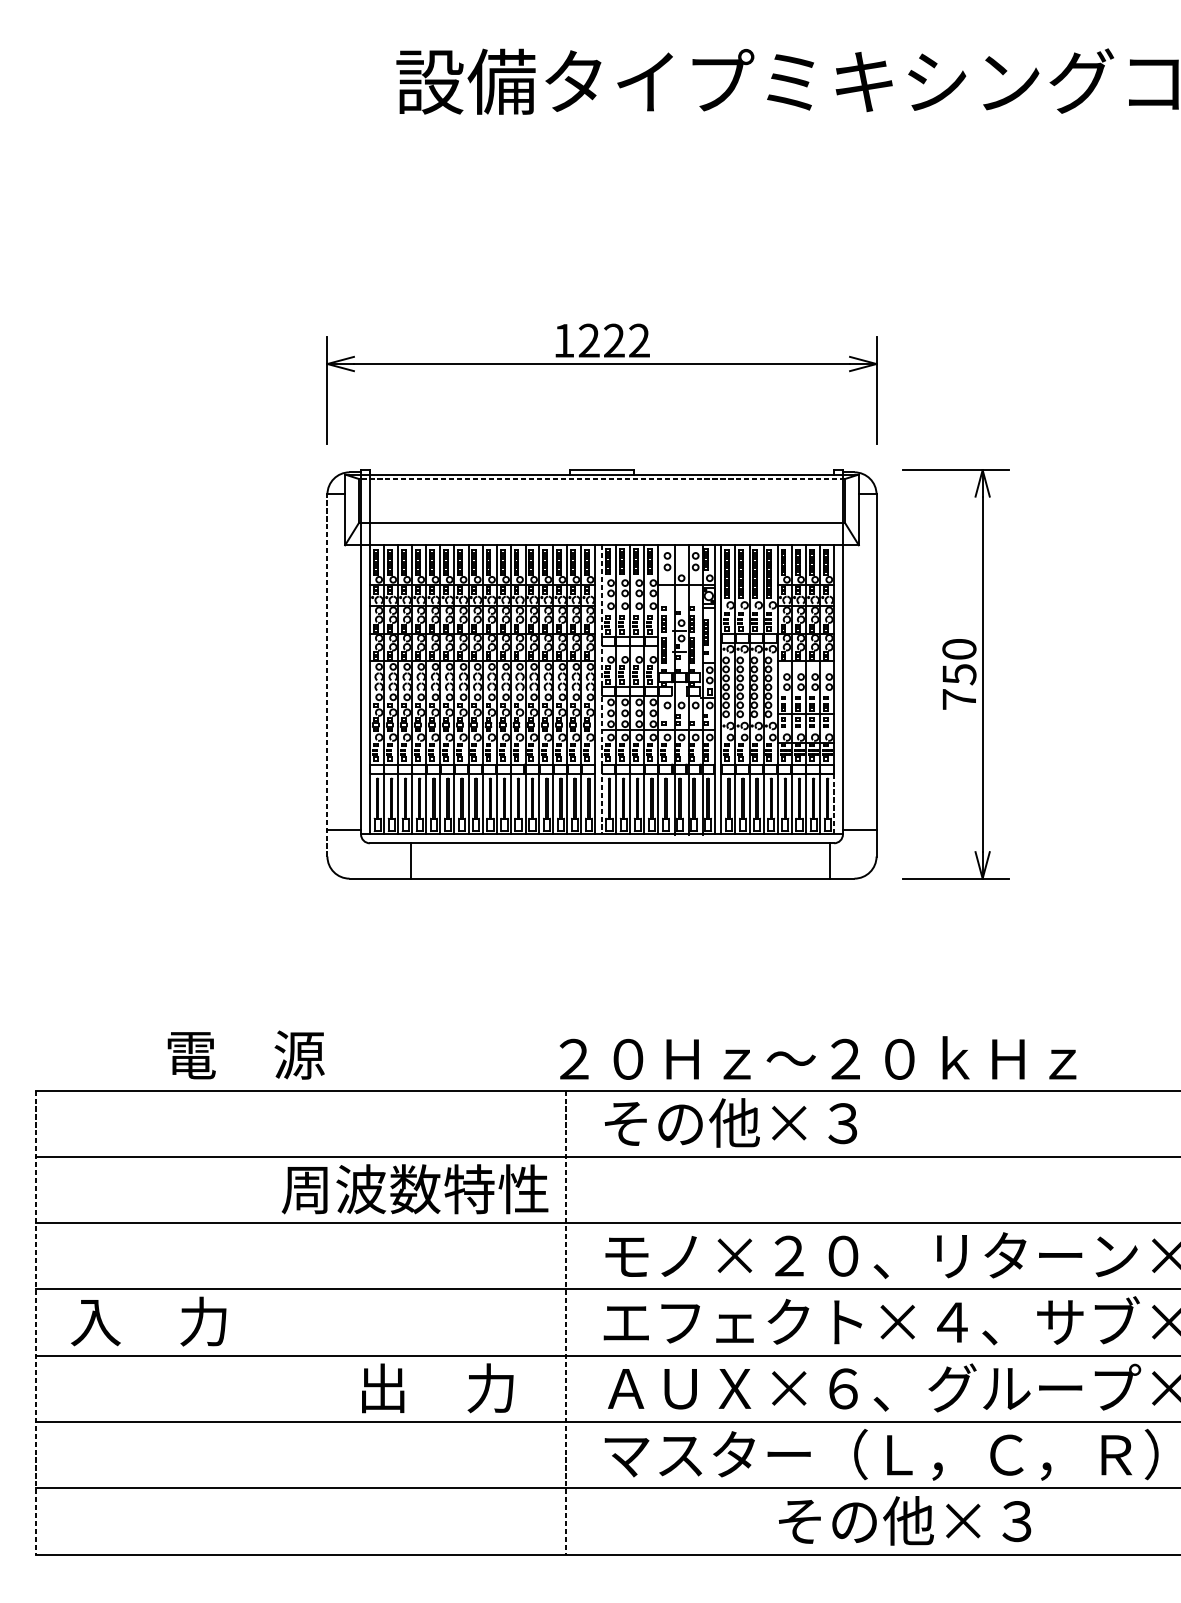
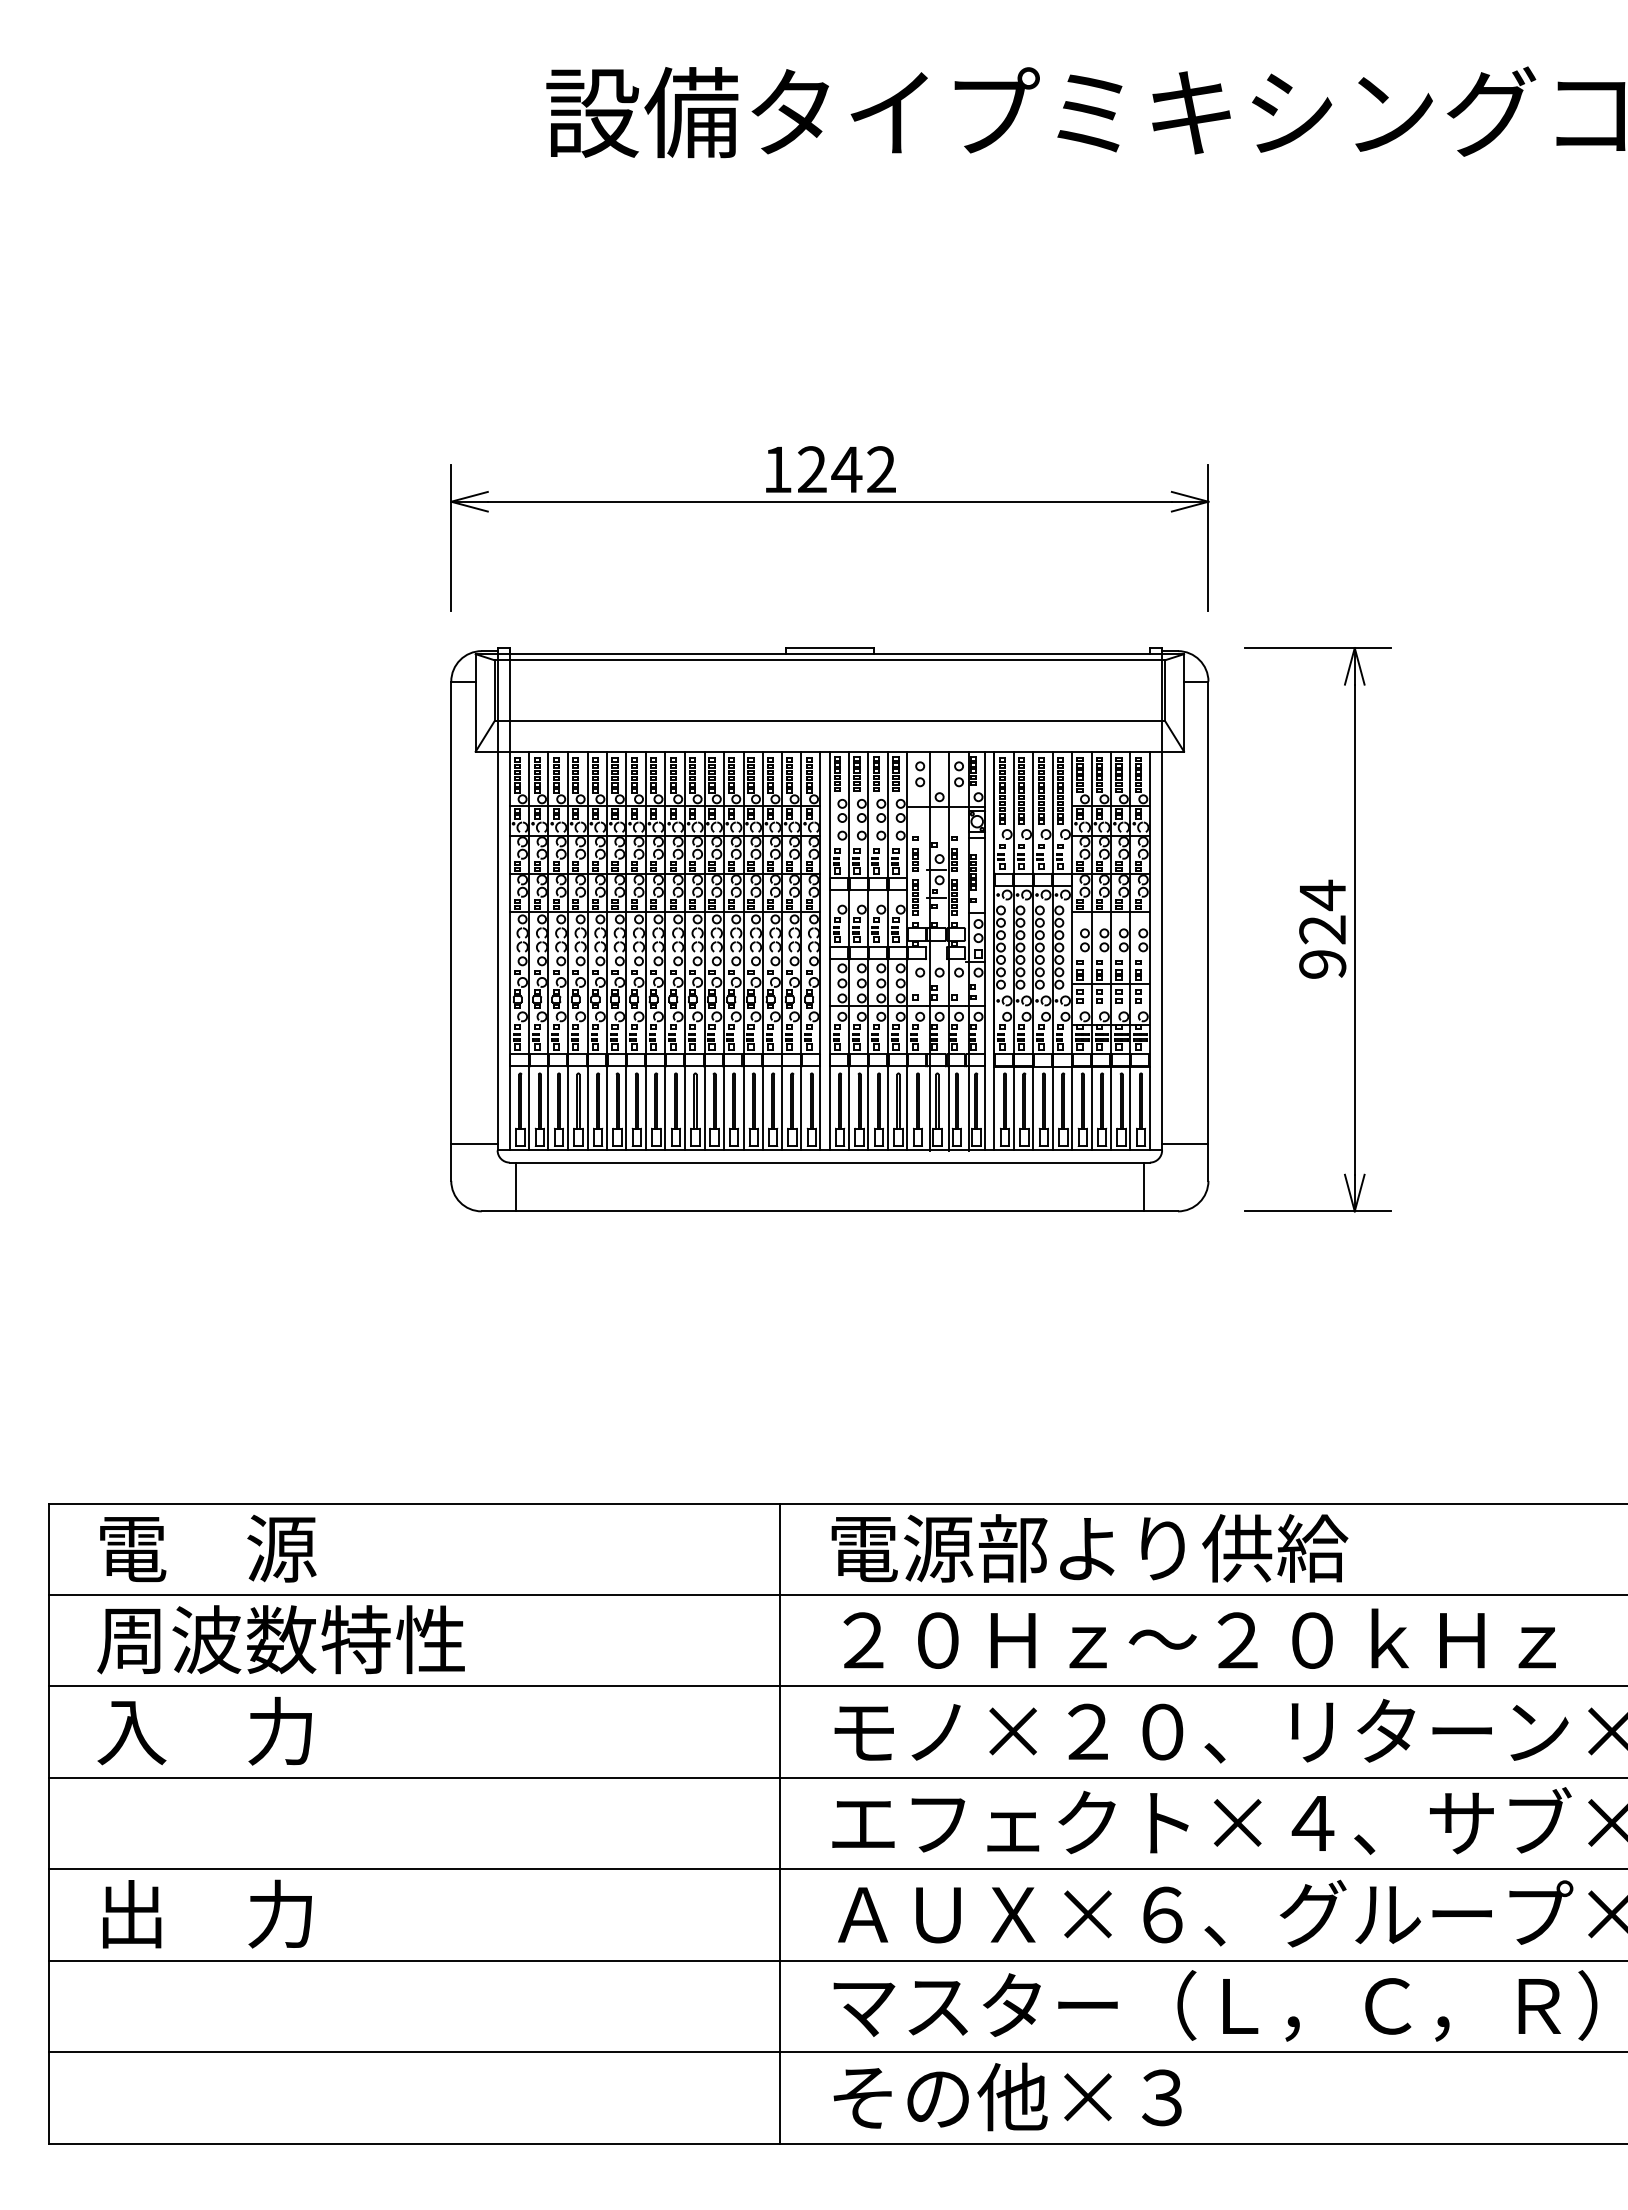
text: (614, 340) -> (846, 469), 1222 -> 1242
line: (601, 479) -> (829, 660), dashed -> solid
text: (959, 673) -> (1322, 928), 750 -> 924
line: (327, 675) -> (451, 931), dashed -> solid
line: (601, 690) -> (829, 951), dashed -> solid
line: (833, 804) -> (1149, 1108), dashed -> solid
line: (411, 860) -> (515, 1186), moved
text: (246, 1054) -> (208, 1548), moved
text: (817, 1057) -> (1199, 1638), moved
text: (790, 1123) -> (1089, 1548), その他×３ -> 電源部より供給
text: (414, 1189) -> (280, 1639), moved
text: (148, 1321) -> (204, 1731), moved
line: (35, 1323) -> (48, 1824), dashed -> solid
line: (566, 1323) -> (780, 1824), dashed -> solid
text: (437, 1387) -> (207, 1913), moved
text: (904, 1520) -> (1007, 2096), moved

